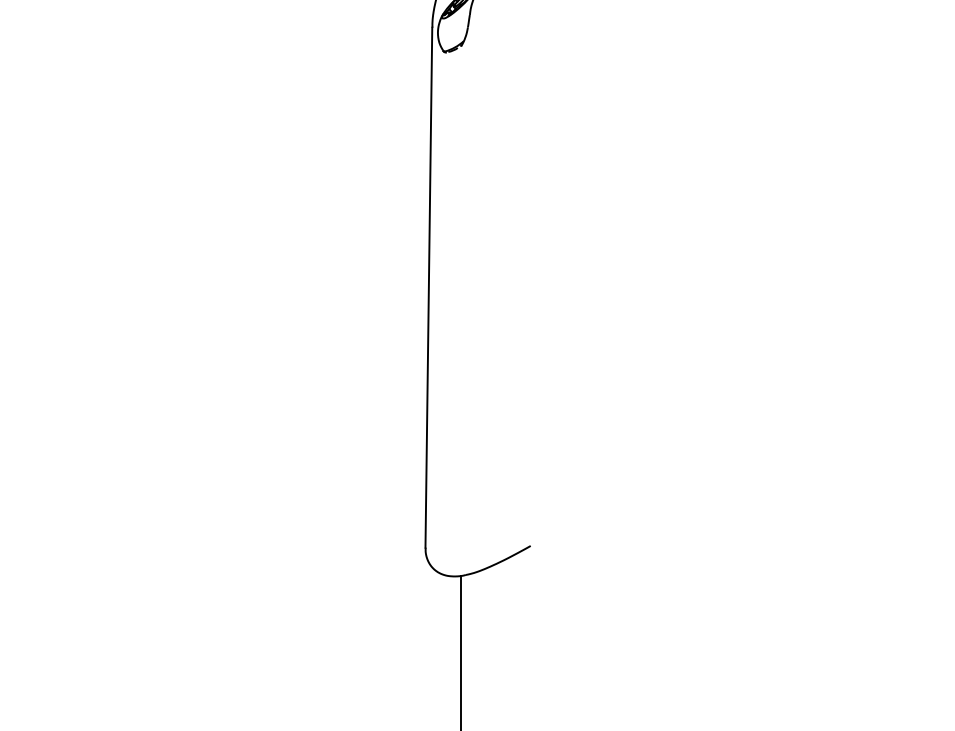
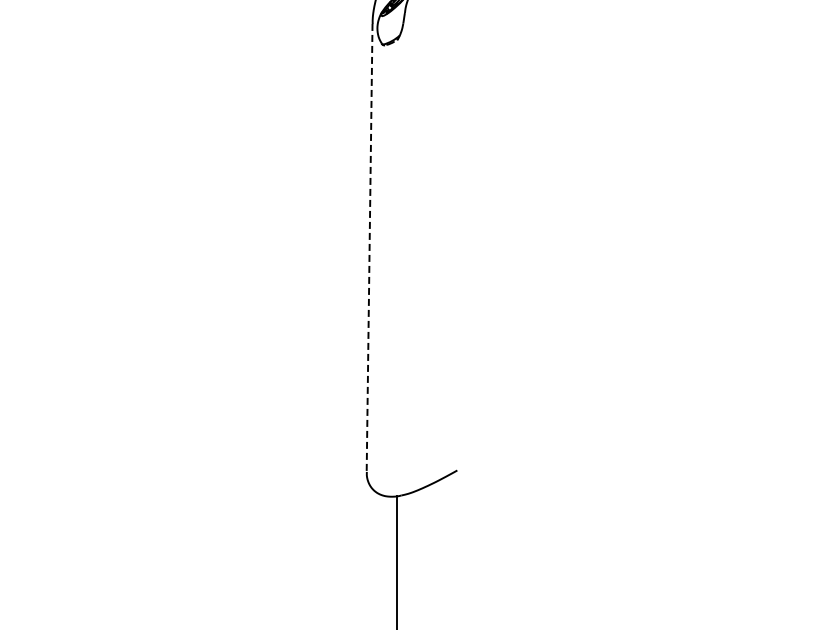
line: (428, 288) -> (369, 248), solid -> dashed

